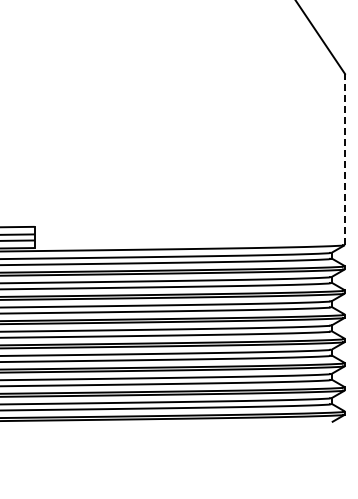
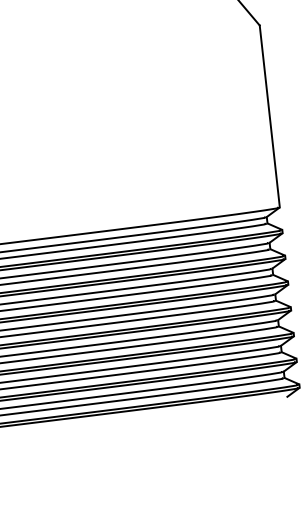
line: (345, 159) -> (270, 116), dashed -> solid

